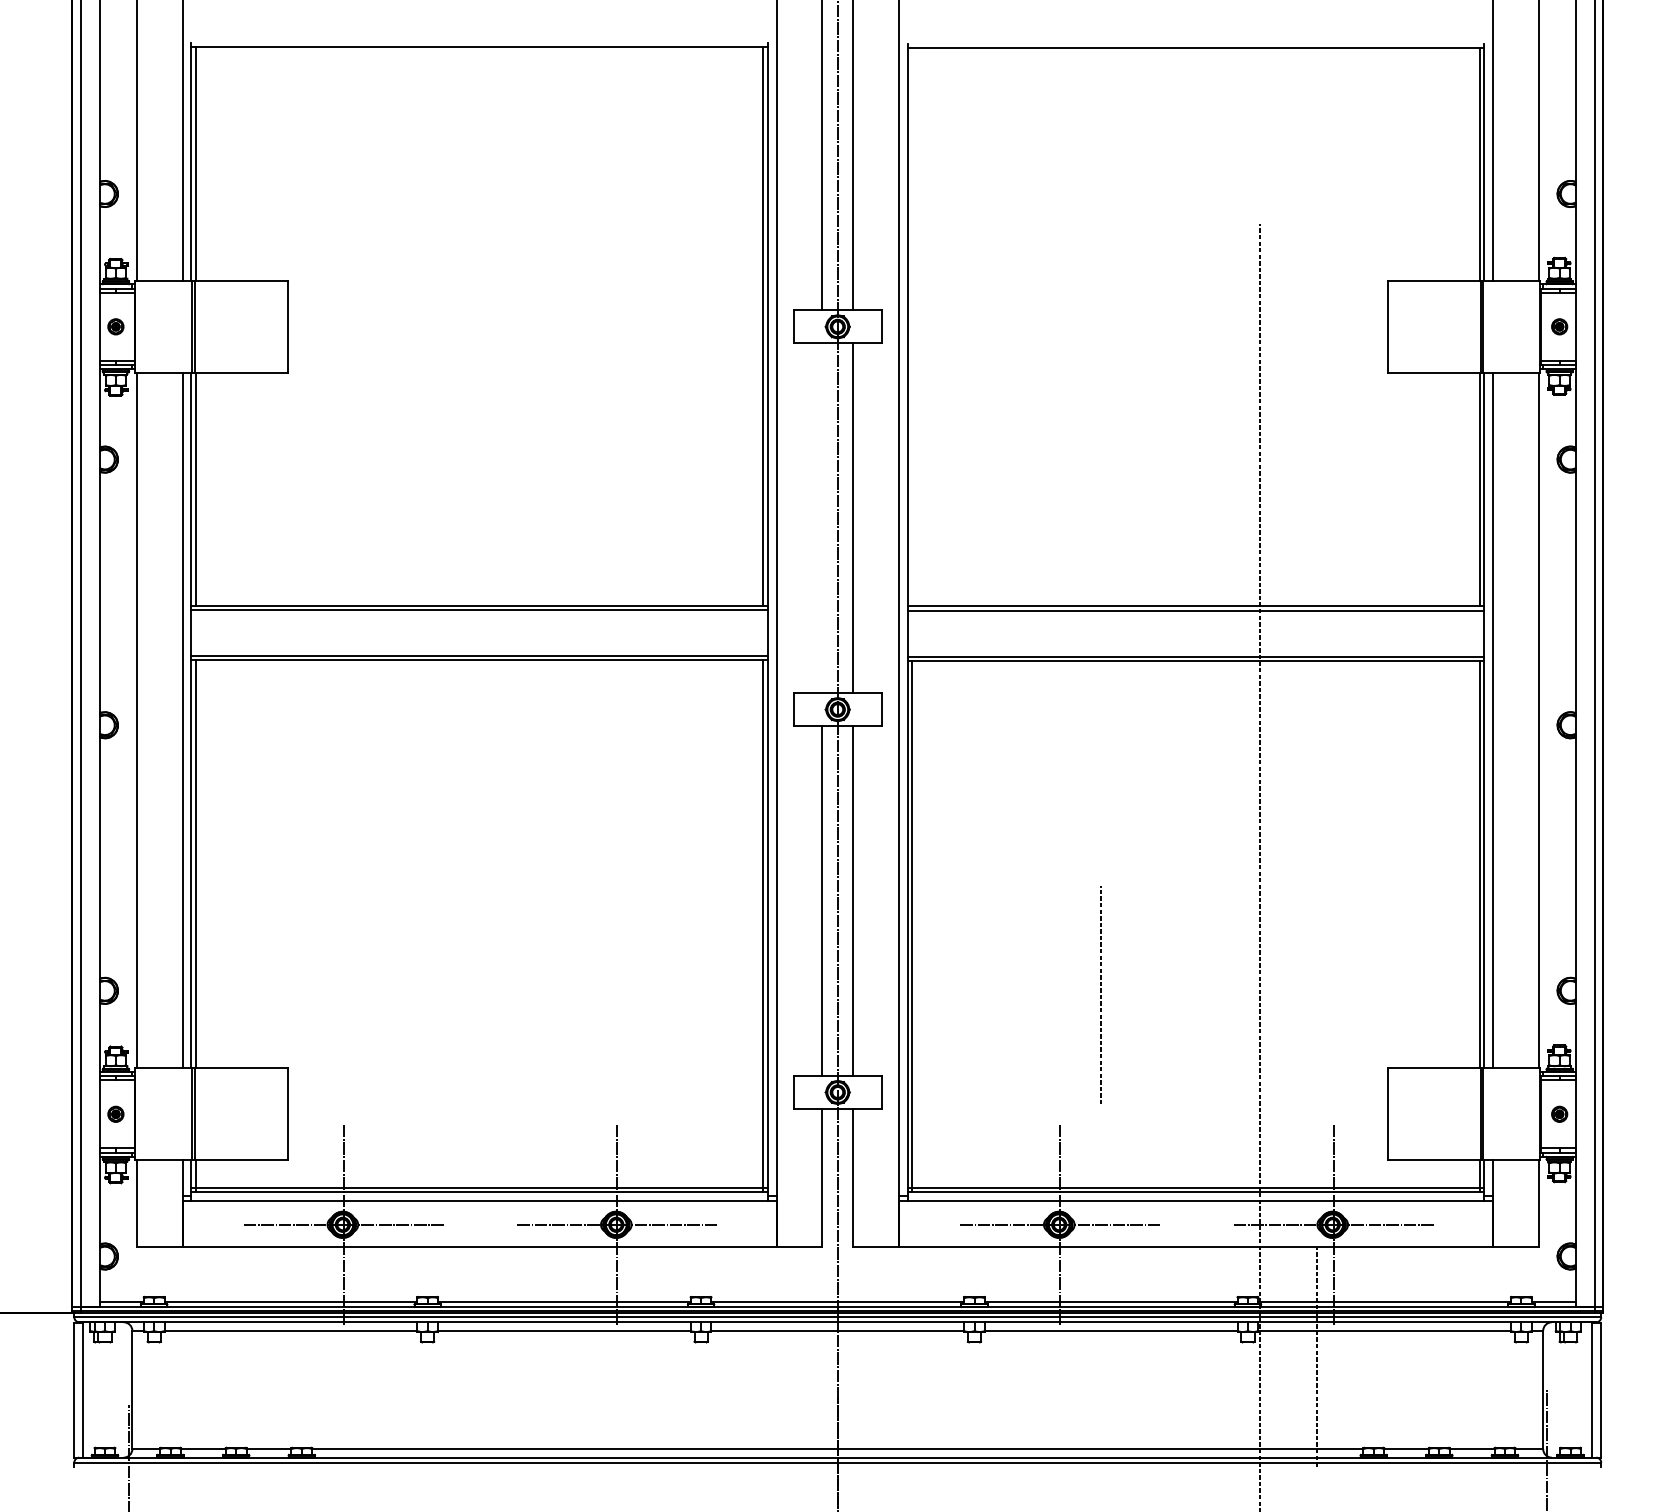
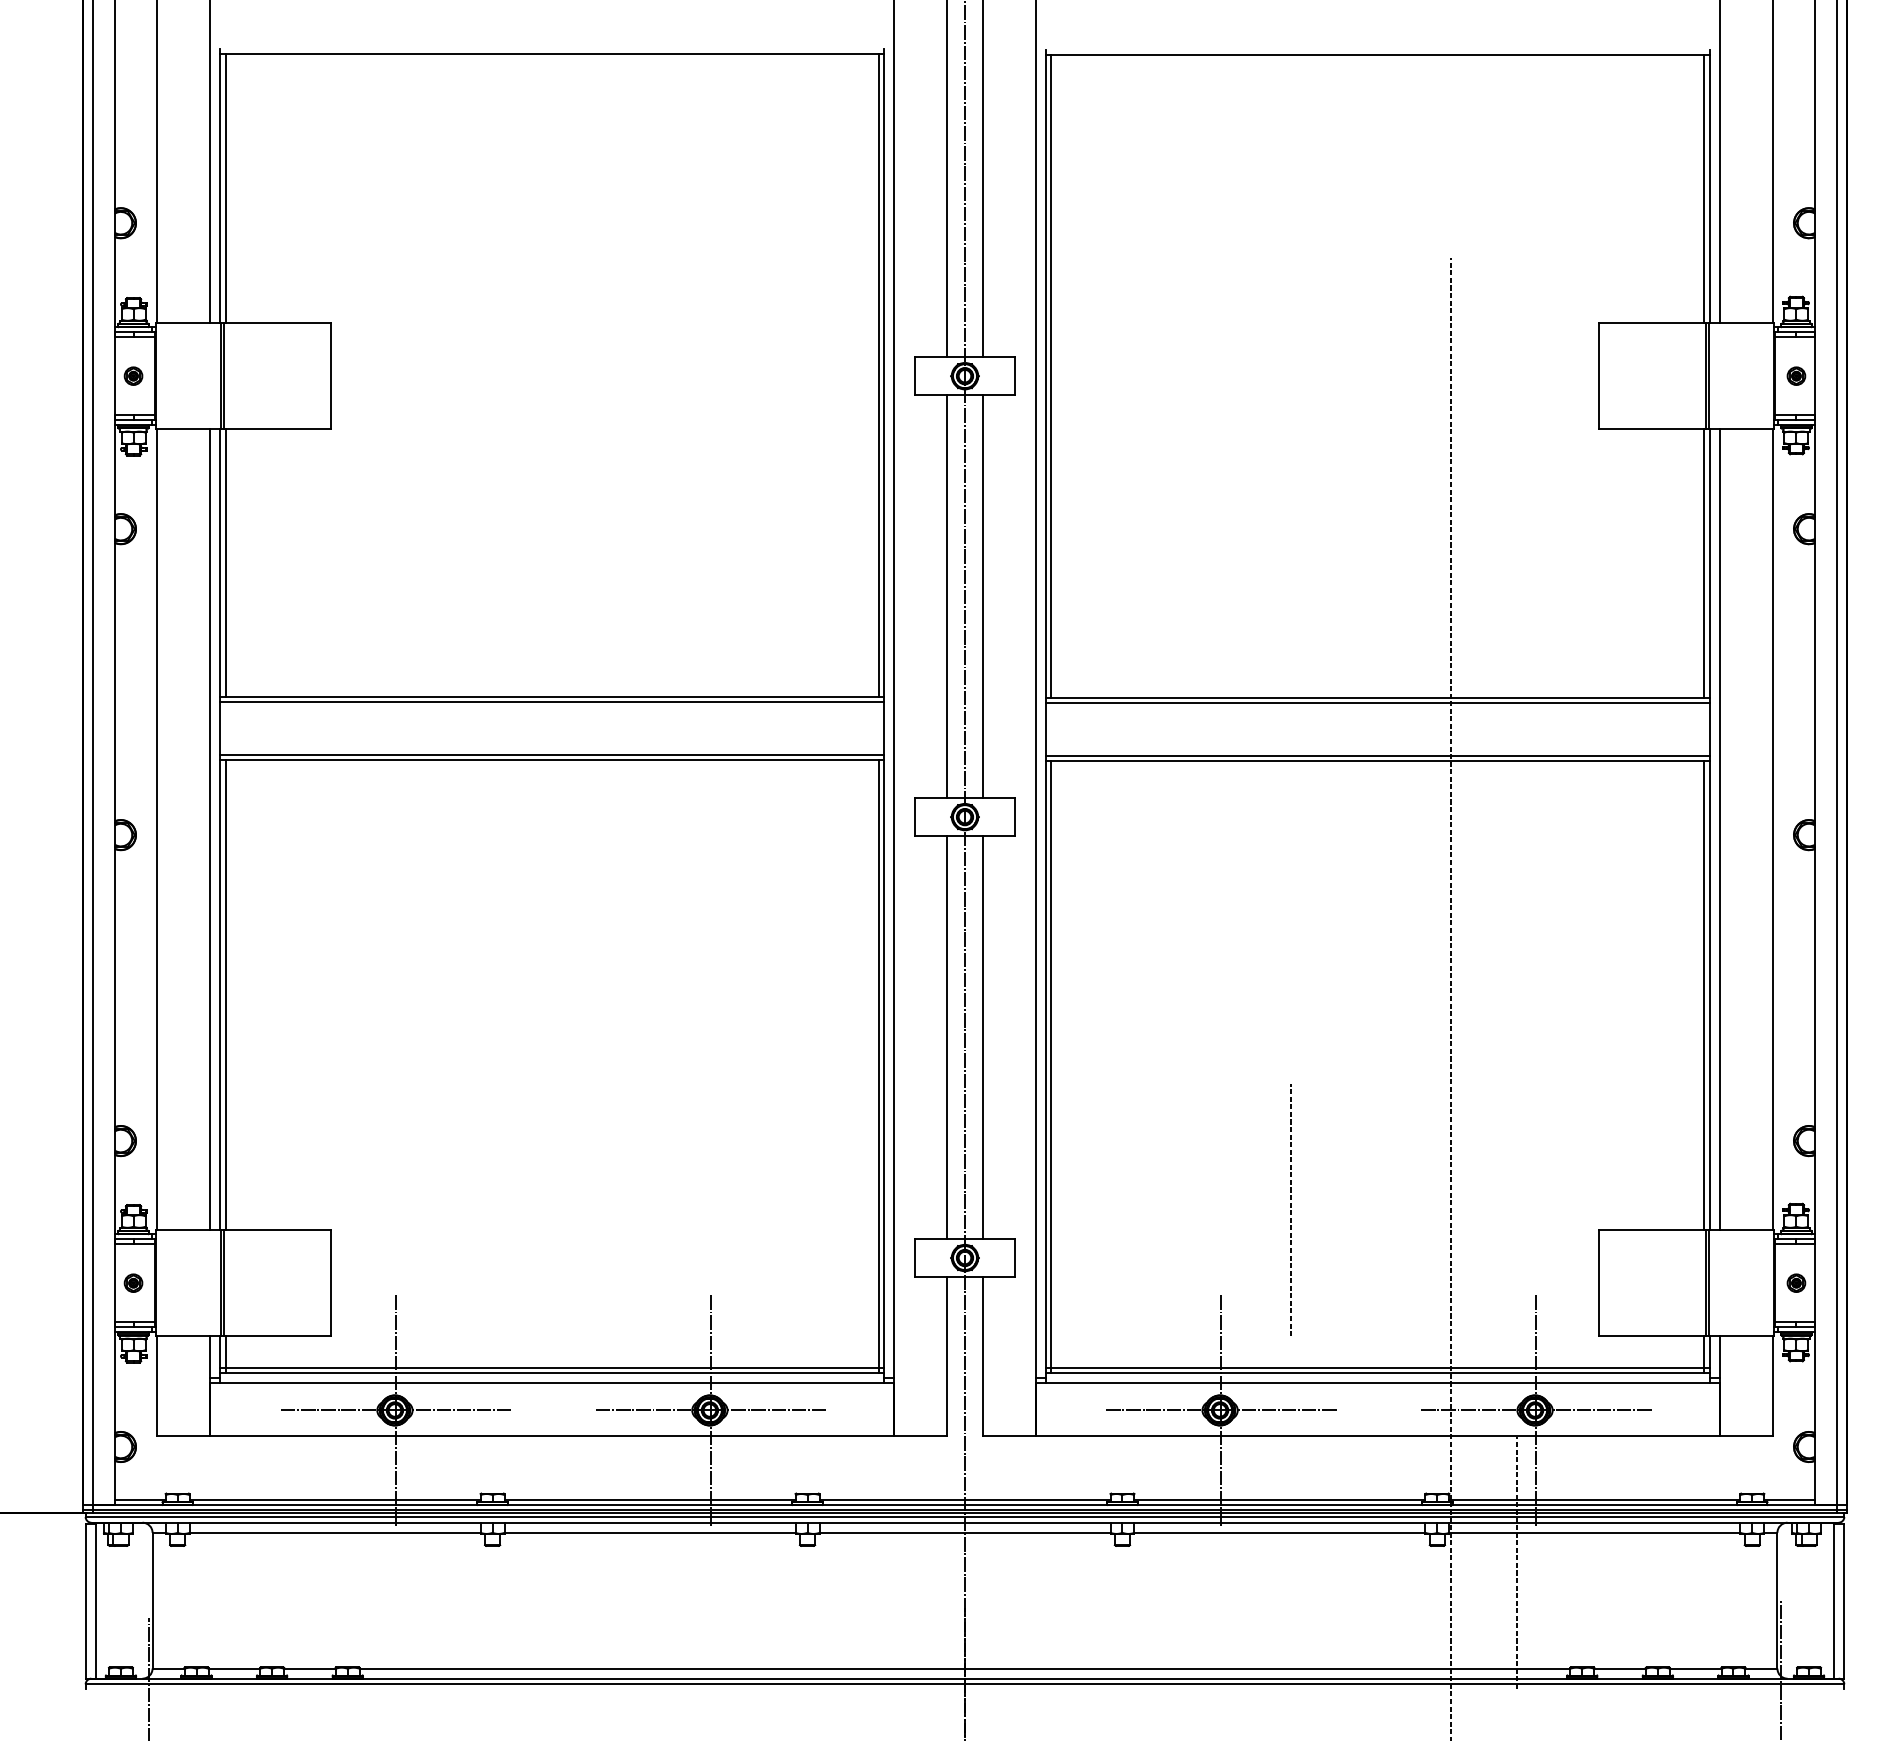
line: (912, 326) -> (1051, 375), added
line: (822, 518) -> (947, 596), added
line: (1100, 995) -> (1290, 1210), moved

